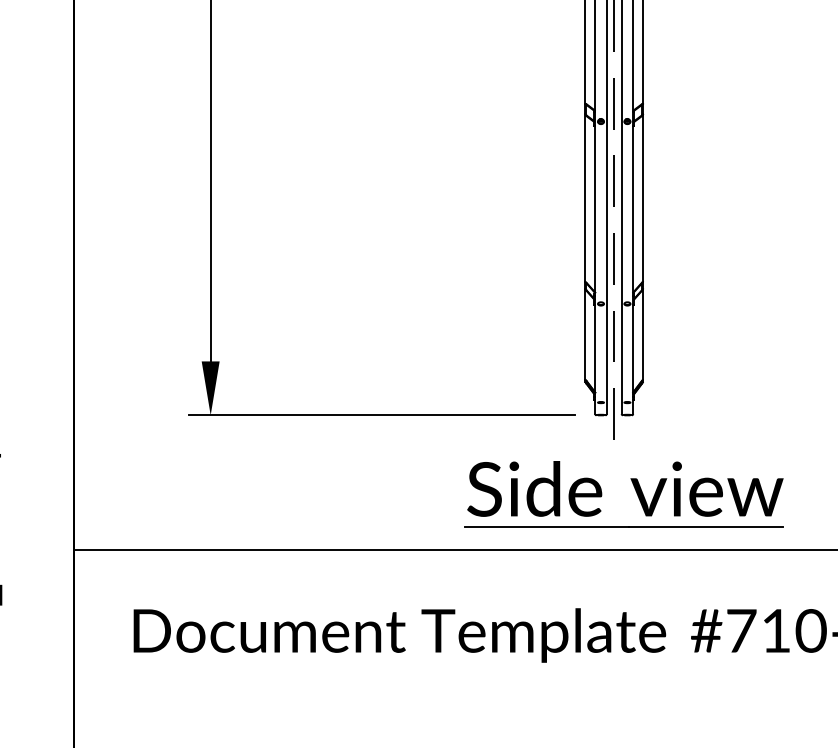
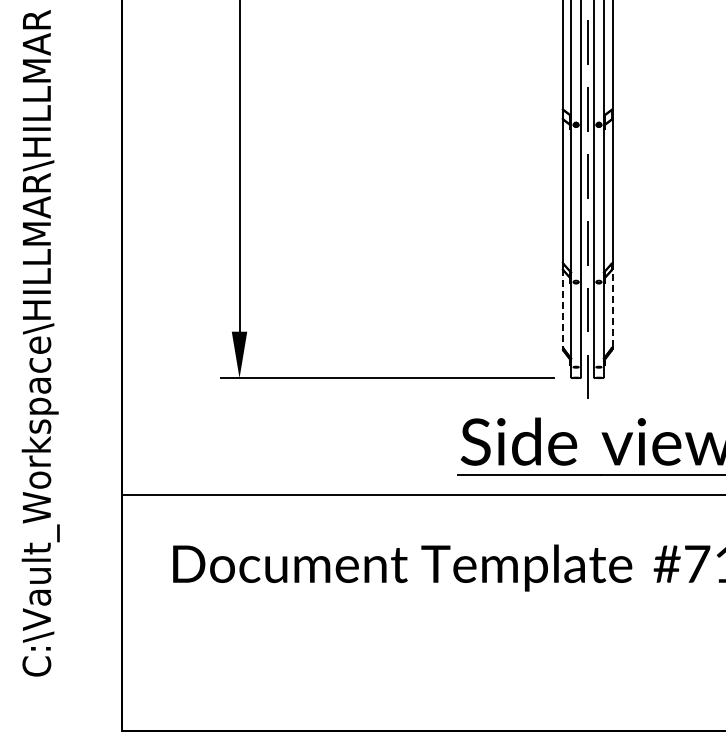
line: (643, 333) -> (612, 307), solid -> dashed
line: (585, 334) -> (562, 308), solid -> dashed

